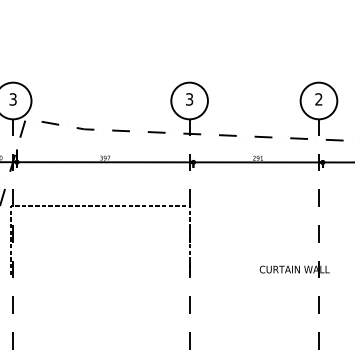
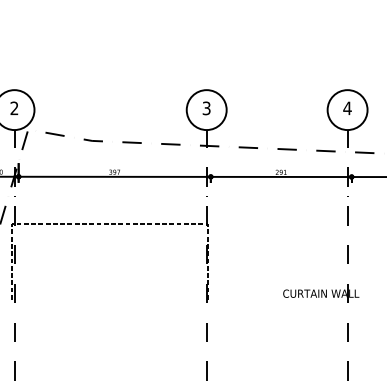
text: (13, 99) -> (14, 108), 3 -> 2
text: (318, 99) -> (347, 108), 2 -> 4

